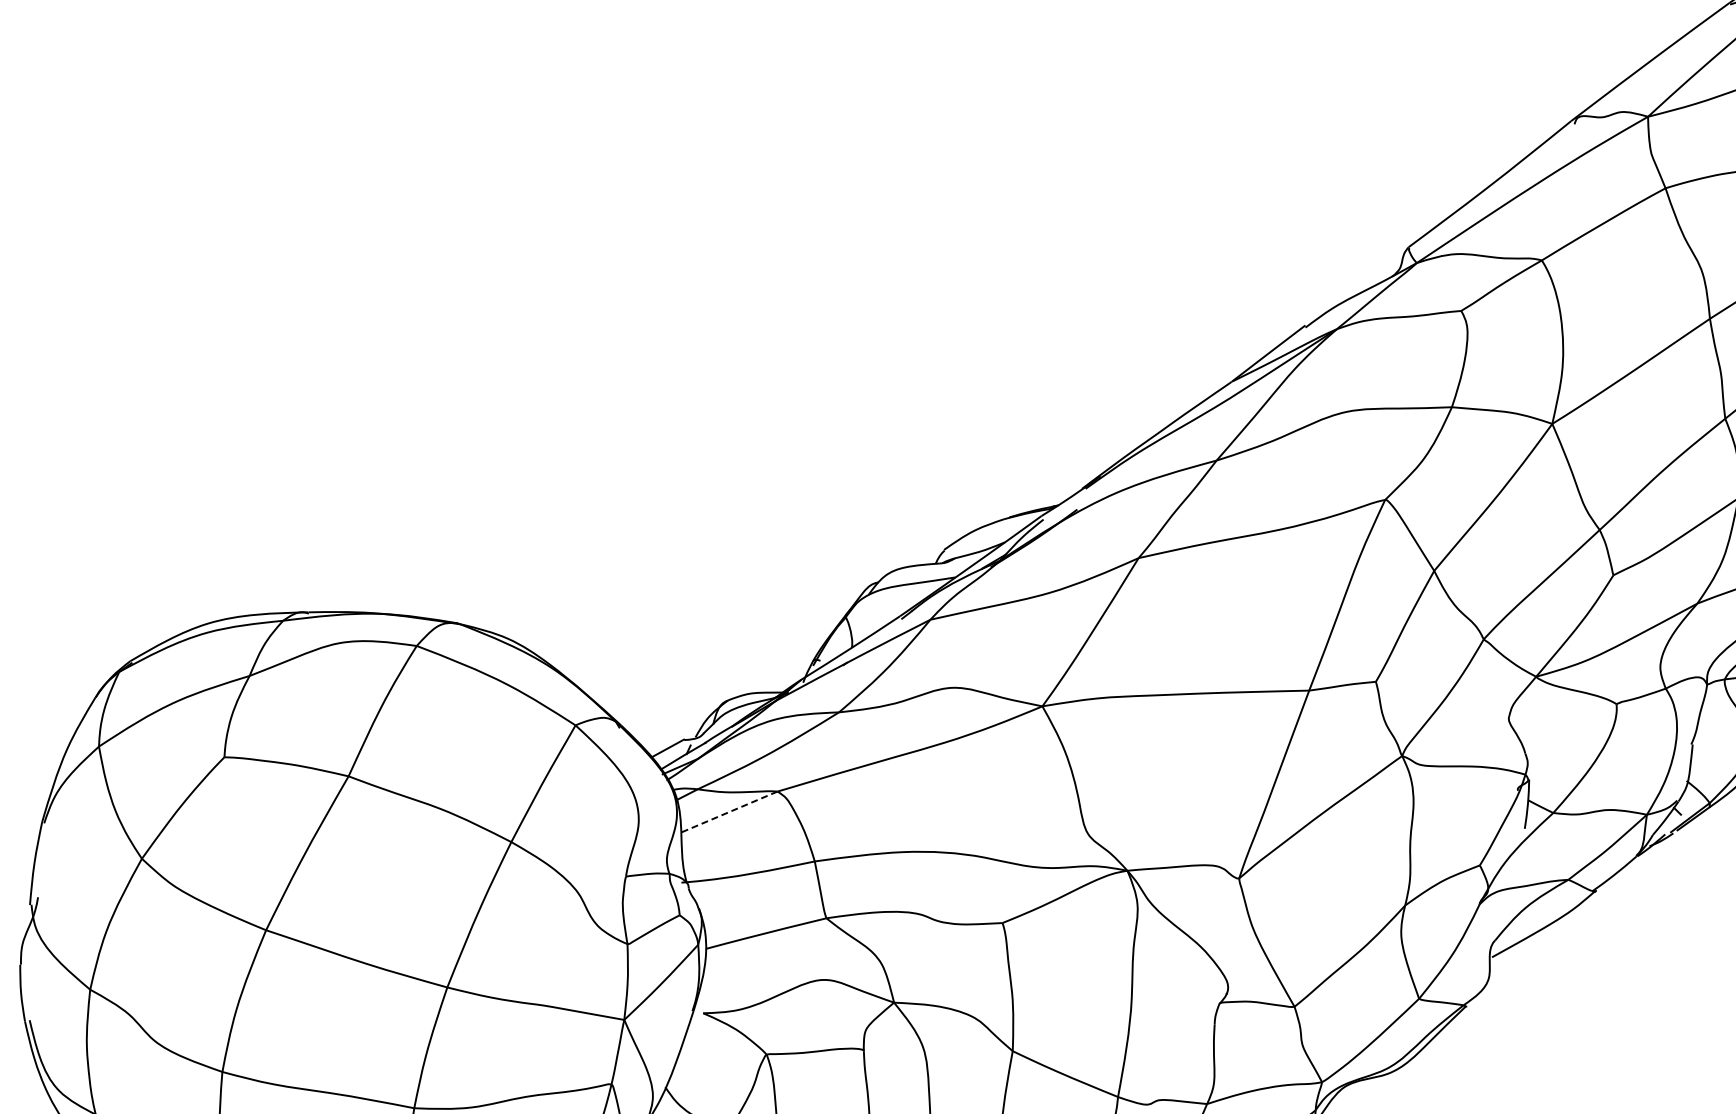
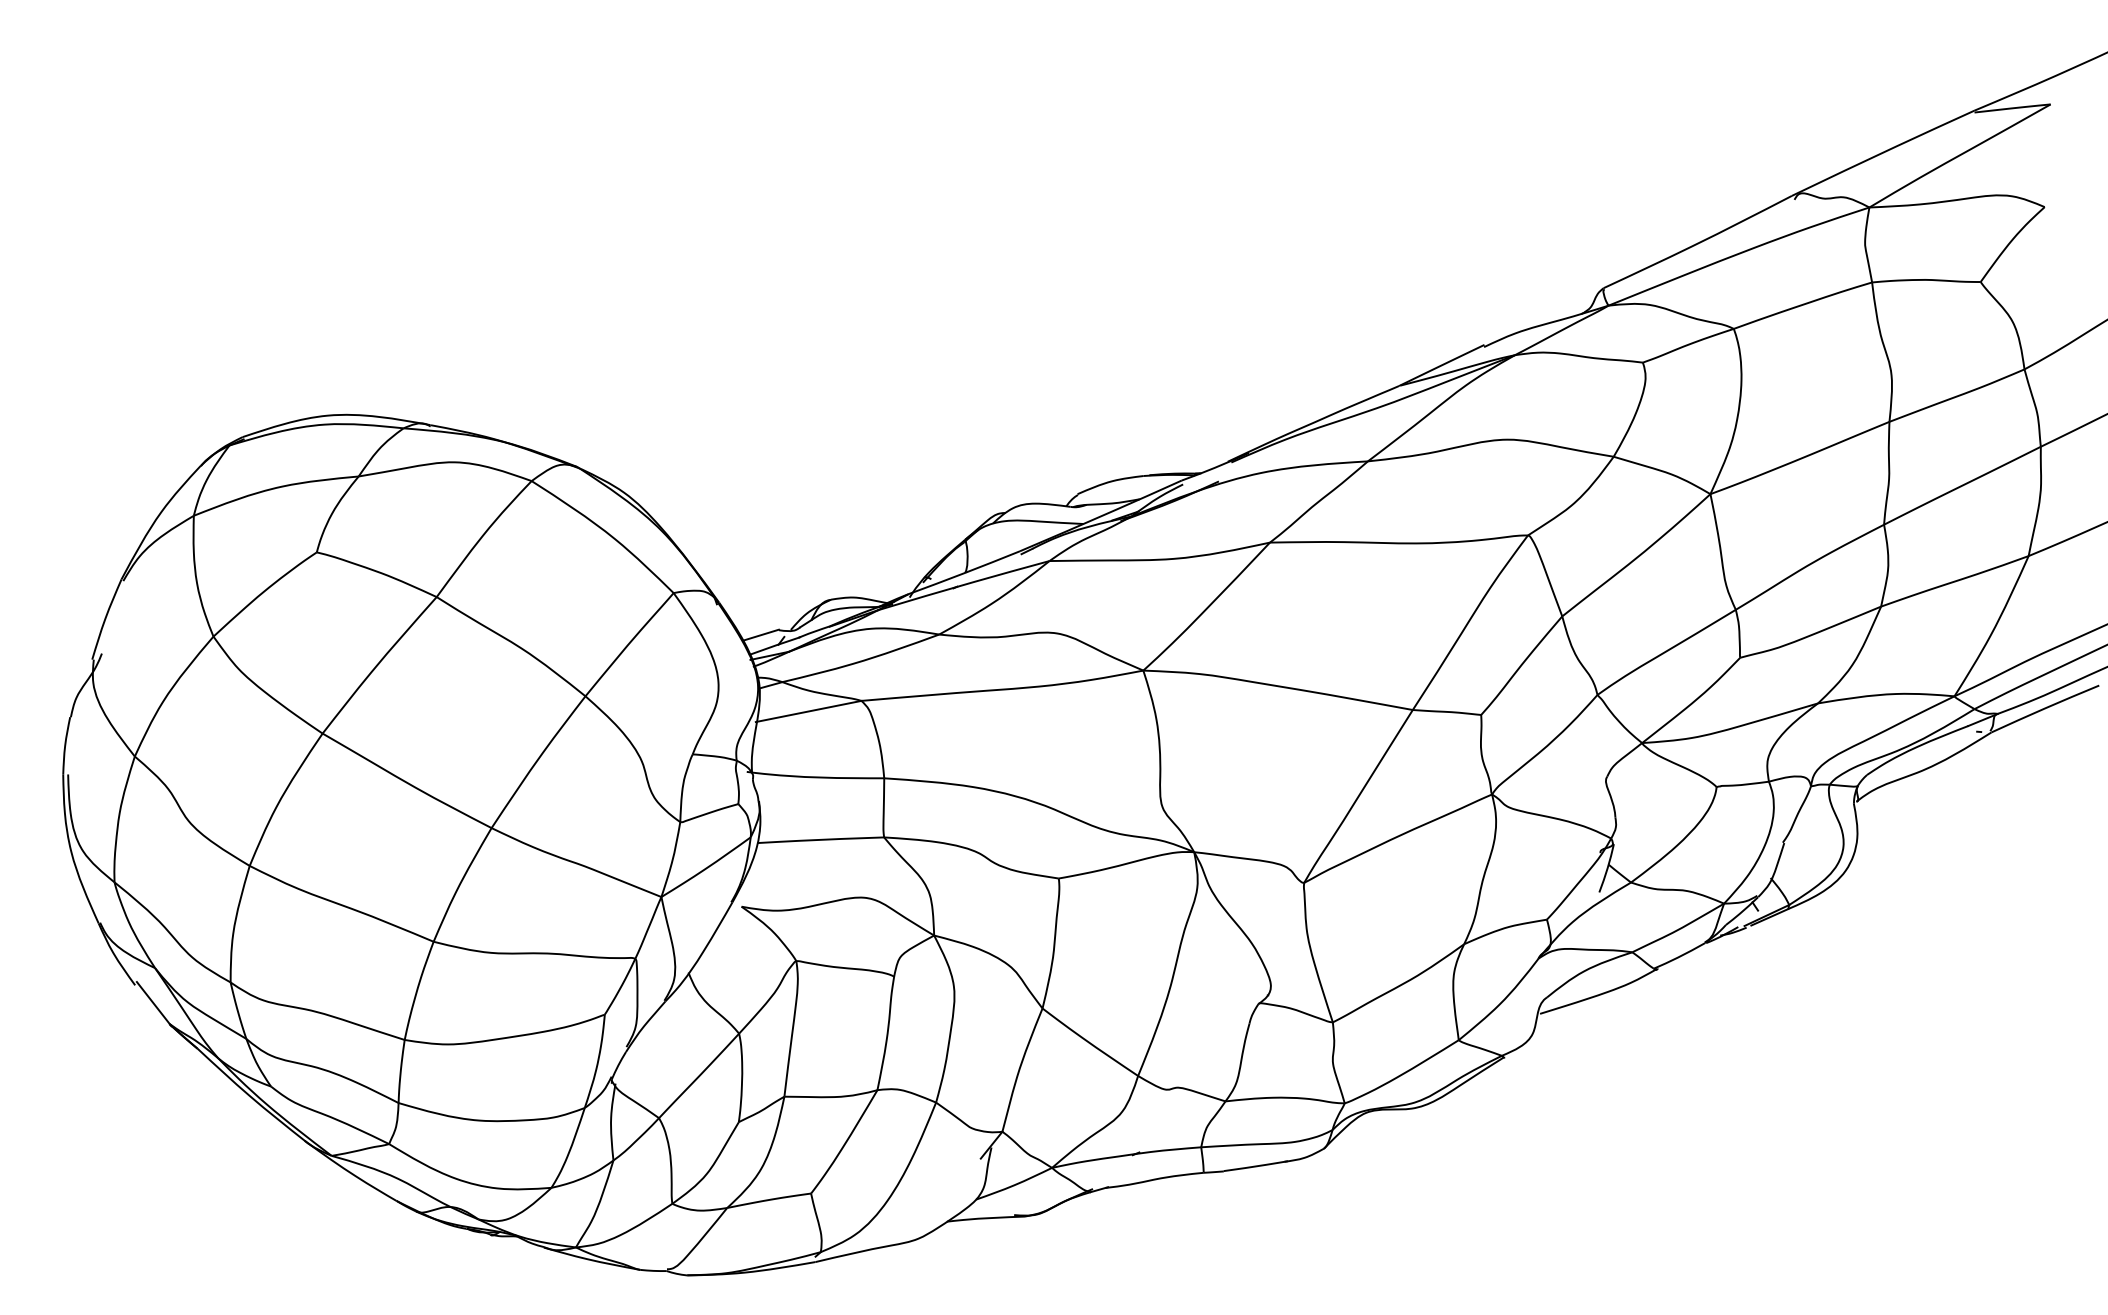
line: (728, 812) -> (808, 711), dashed -> solid

